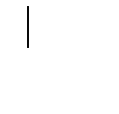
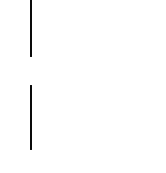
line: (28, 85) -> (31, 116), added

